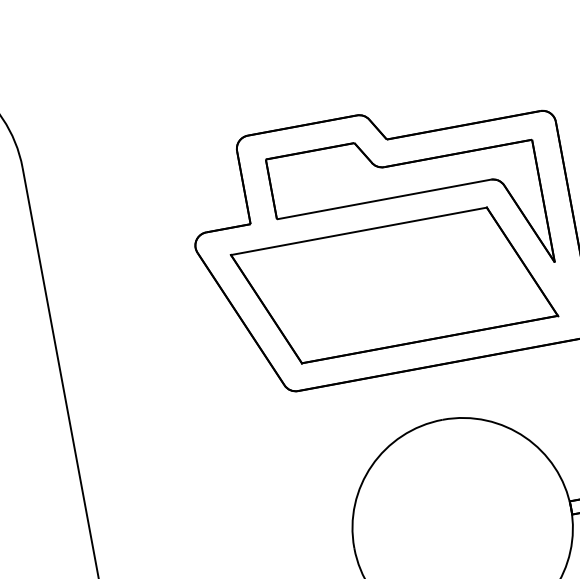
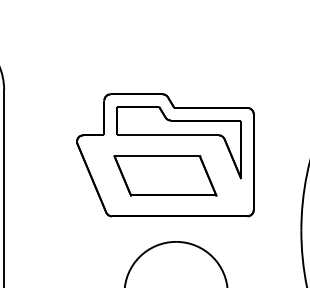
part: (394, 284) -> (165, 175), size x0.7

